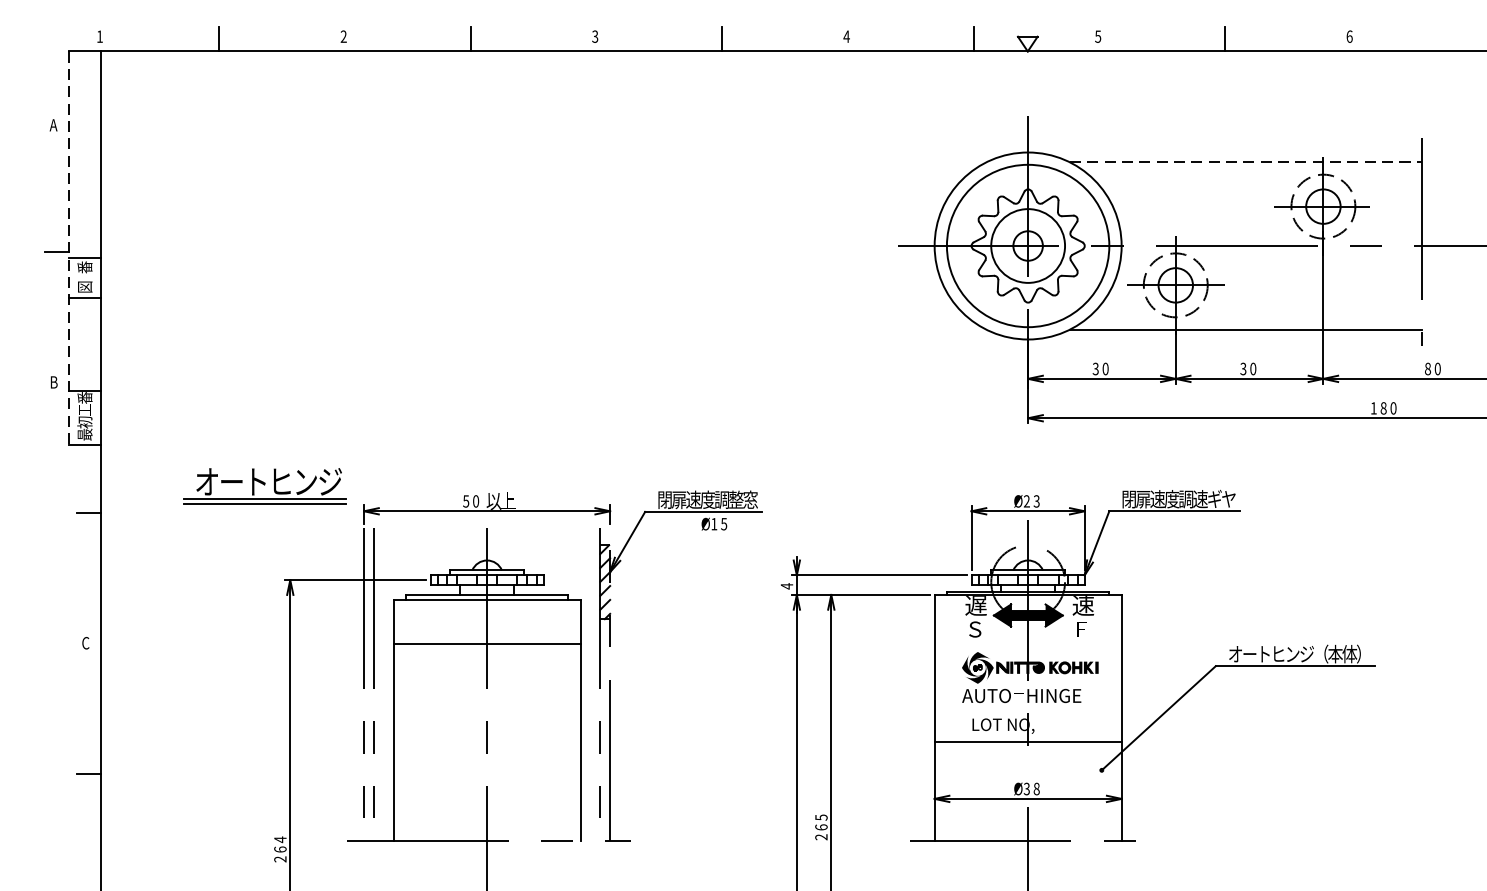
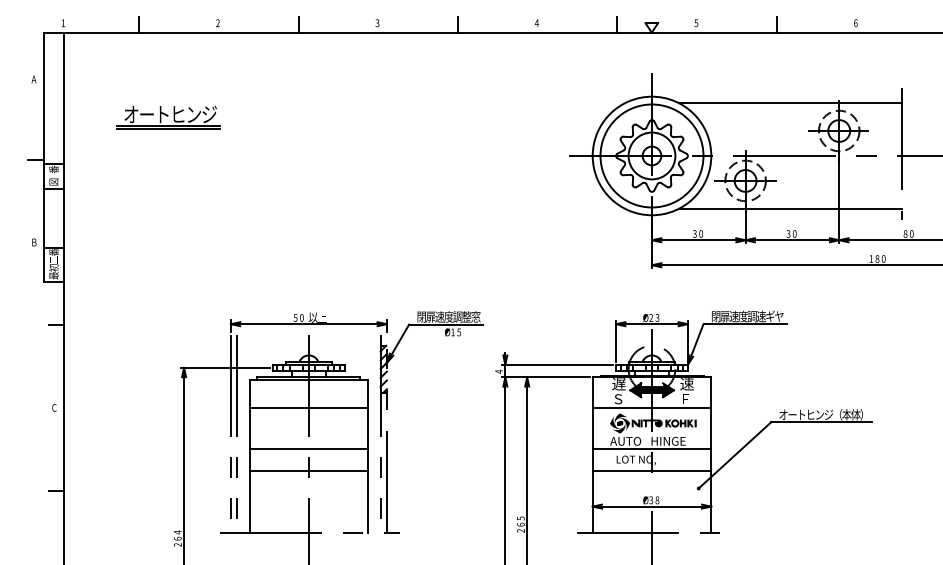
line: (1246, 161) -> (790, 102), dashed -> solid
line: (68, 248) -> (43, 157), dashed -> solid
part: (265, 486) -> (168, 117), moved
line: (1027, 644) -> (651, 408), added
line: (486, 707) -> (308, 448), added
line: (1027, 707) -> (651, 448), added
line: (486, 741) -> (308, 470), added

